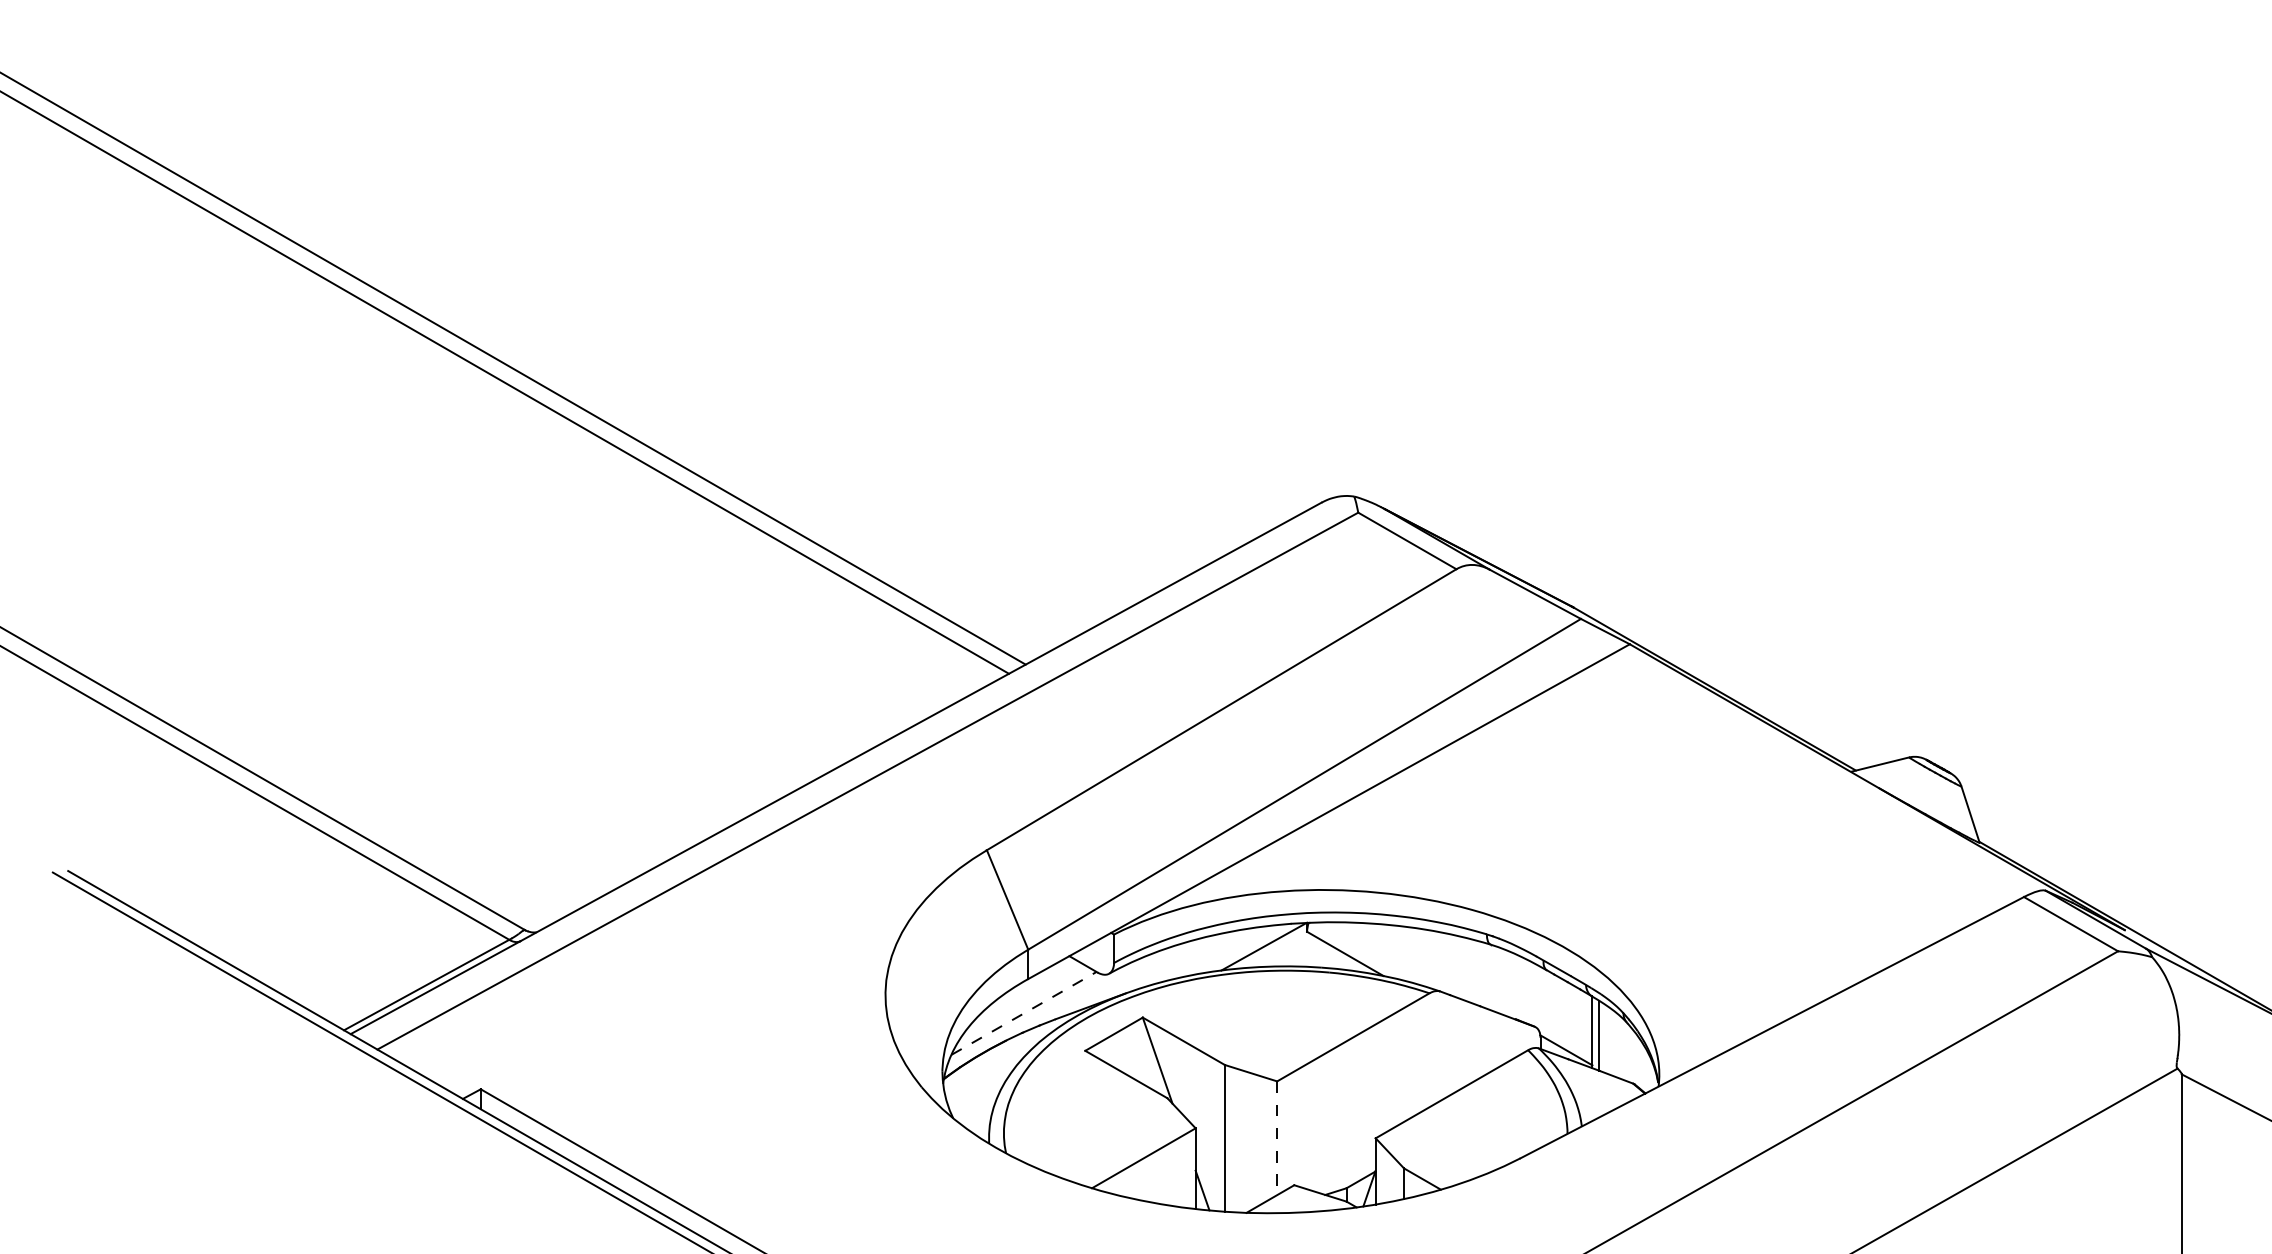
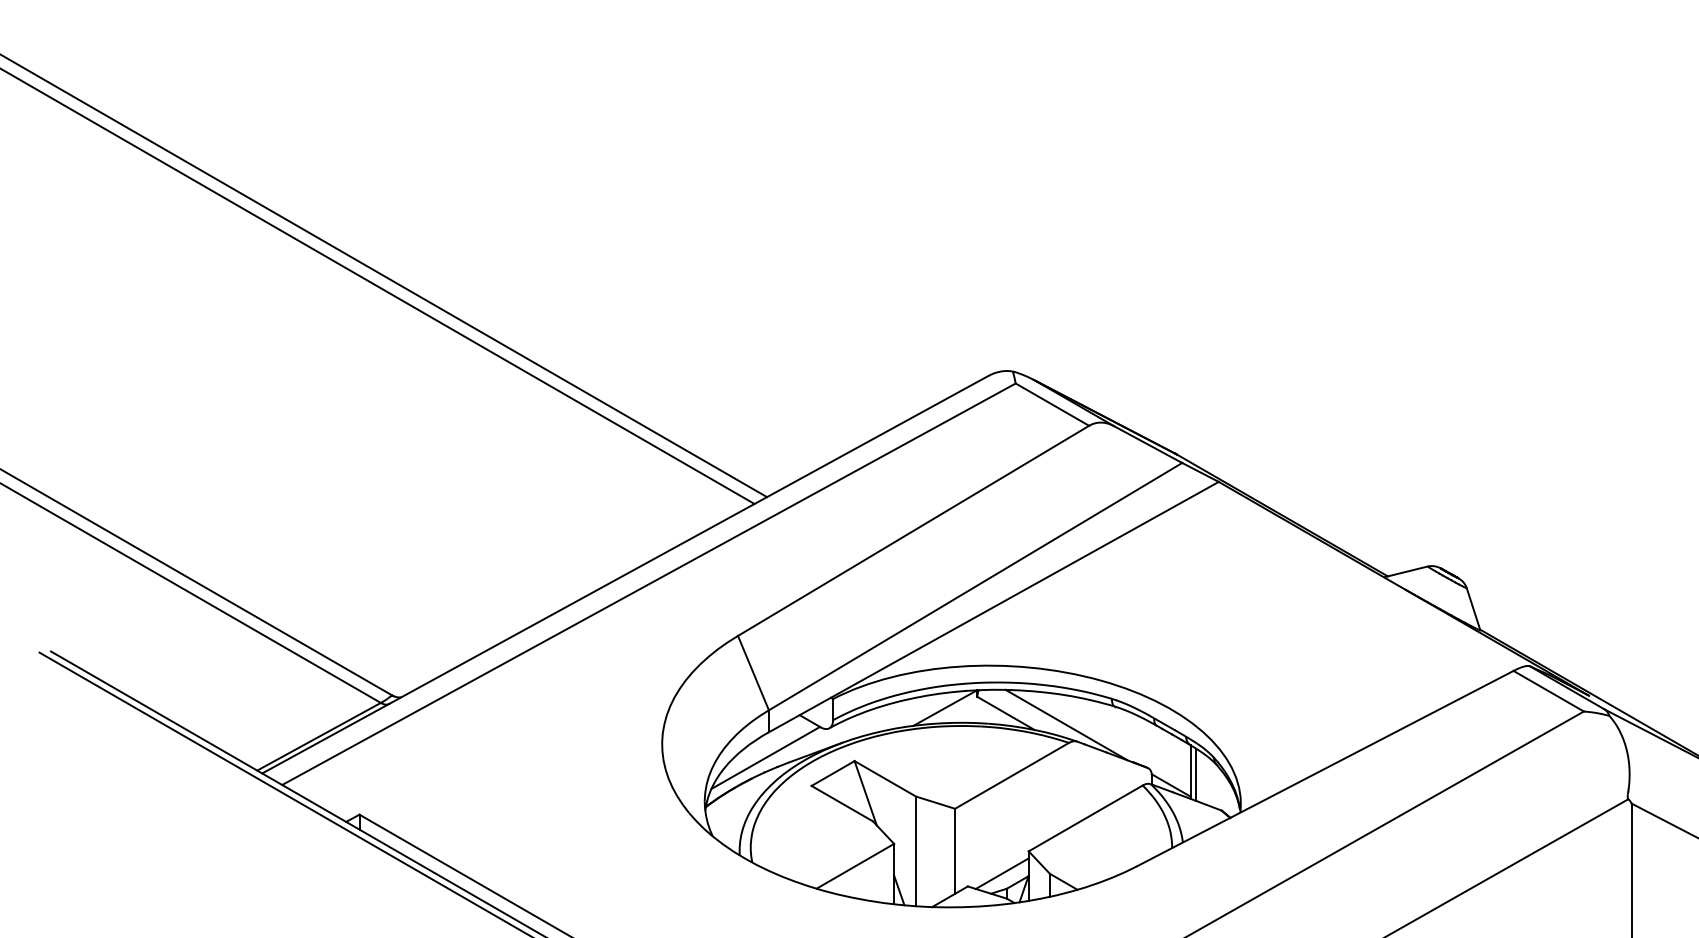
line: (1425, 969) -> (1065, 725), added
line: (1024, 1013) -> (766, 758), dashed -> solid
line: (1277, 1138) -> (955, 851), dashed -> solid
line: (1339, 1167) -> (1001, 873), added

